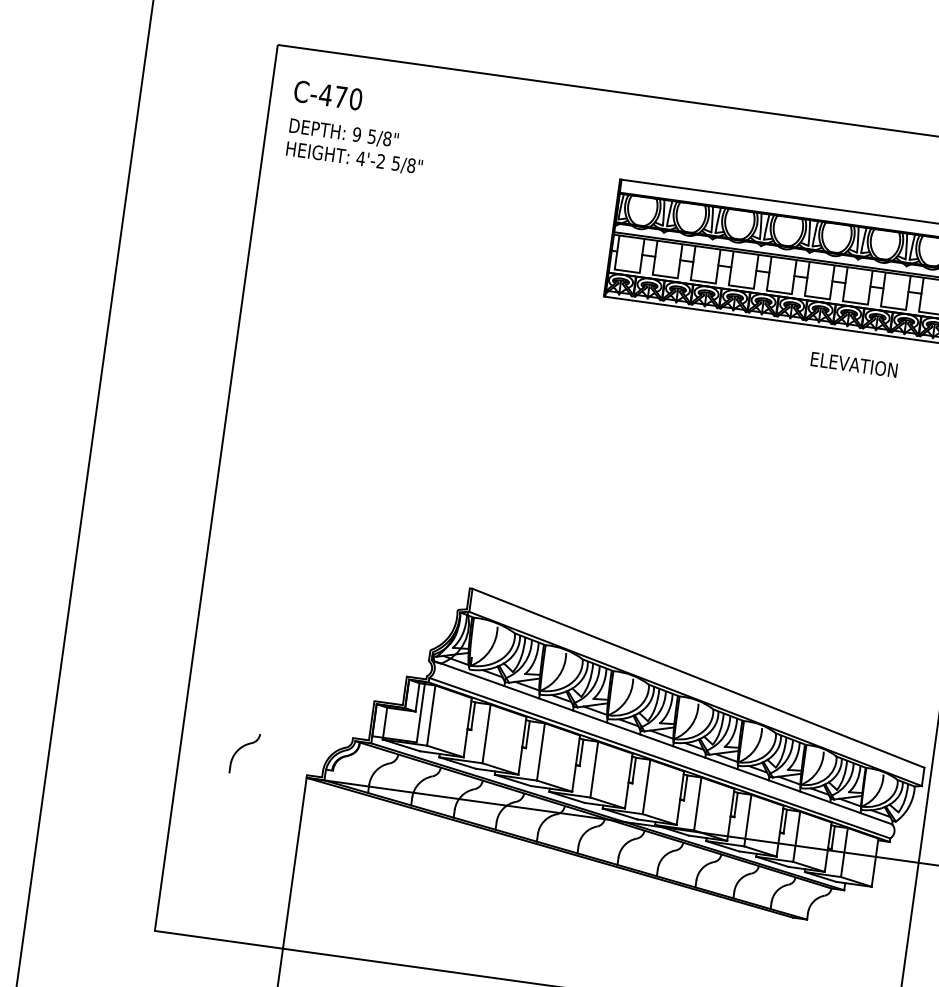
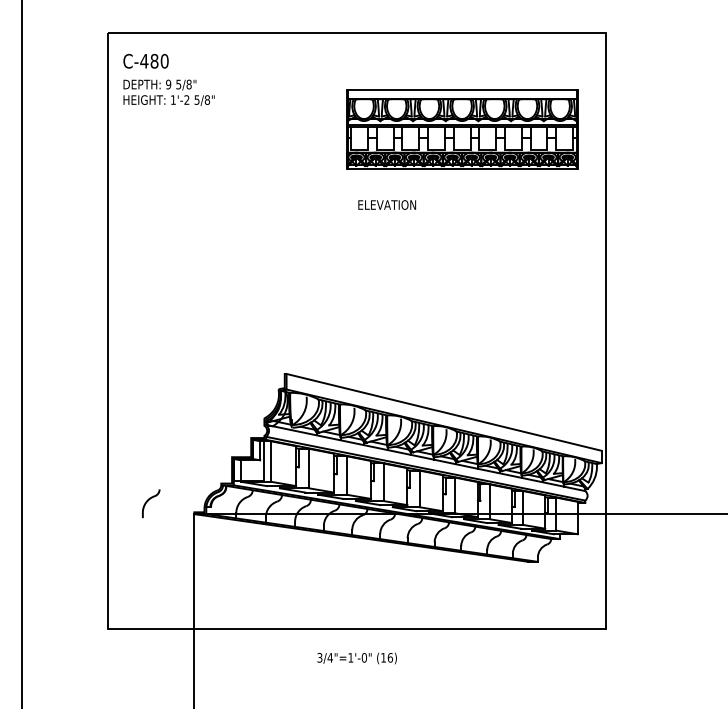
text: (340, 96) -> (154, 60), C-470 -> C-480
text: (361, 157) -> (173, 99), 4'-2 -> 1'-2
text: (854, 364) -> (387, 204), moved

